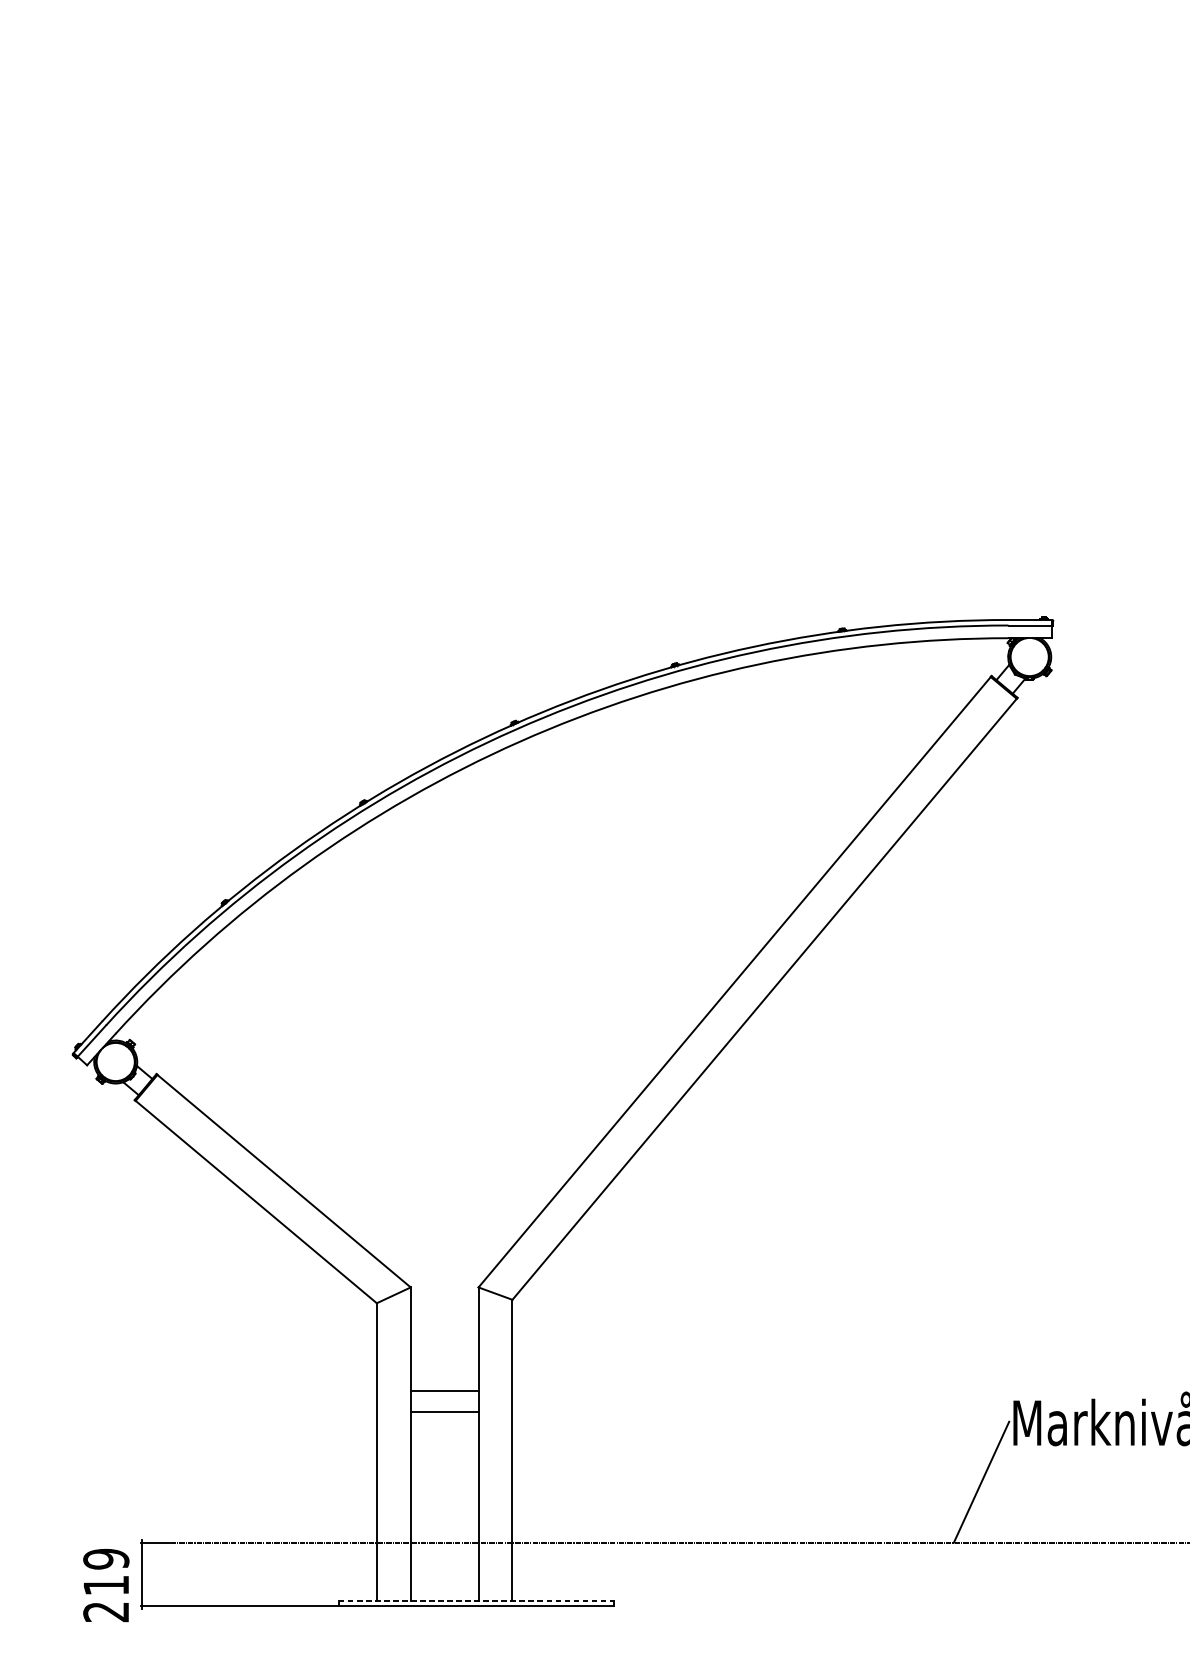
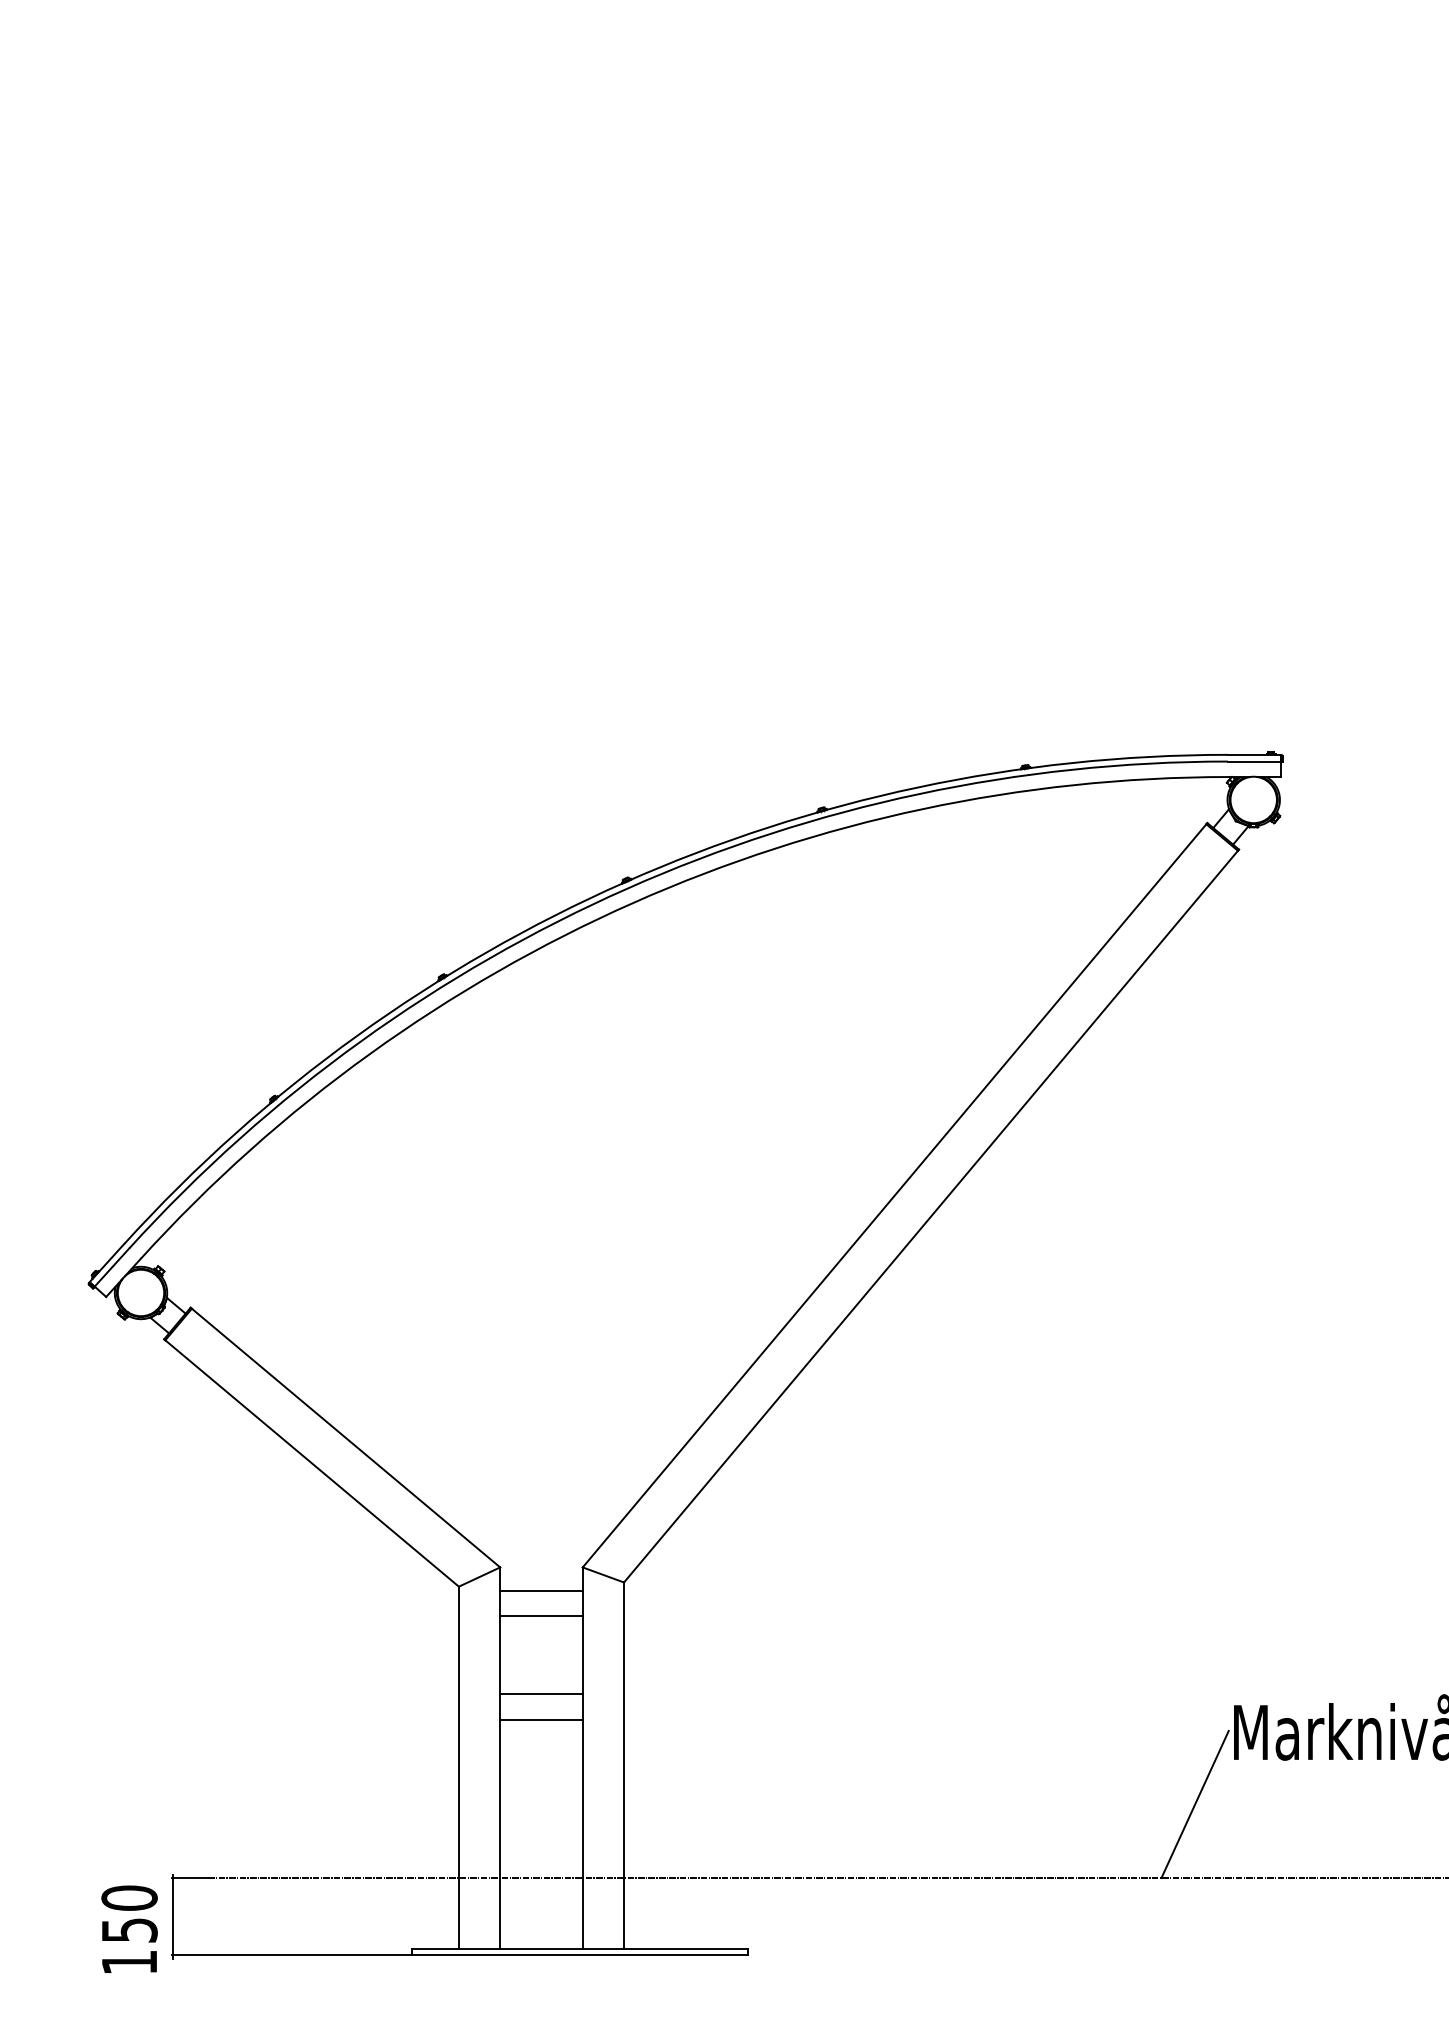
line: (444, 1306) -> (541, 1590), added
line: (444, 1327) -> (541, 1616), added
text: (106, 1584) -> (129, 1929), 219 -> 150
line: (476, 1601) -> (580, 1949), dashed -> solid

